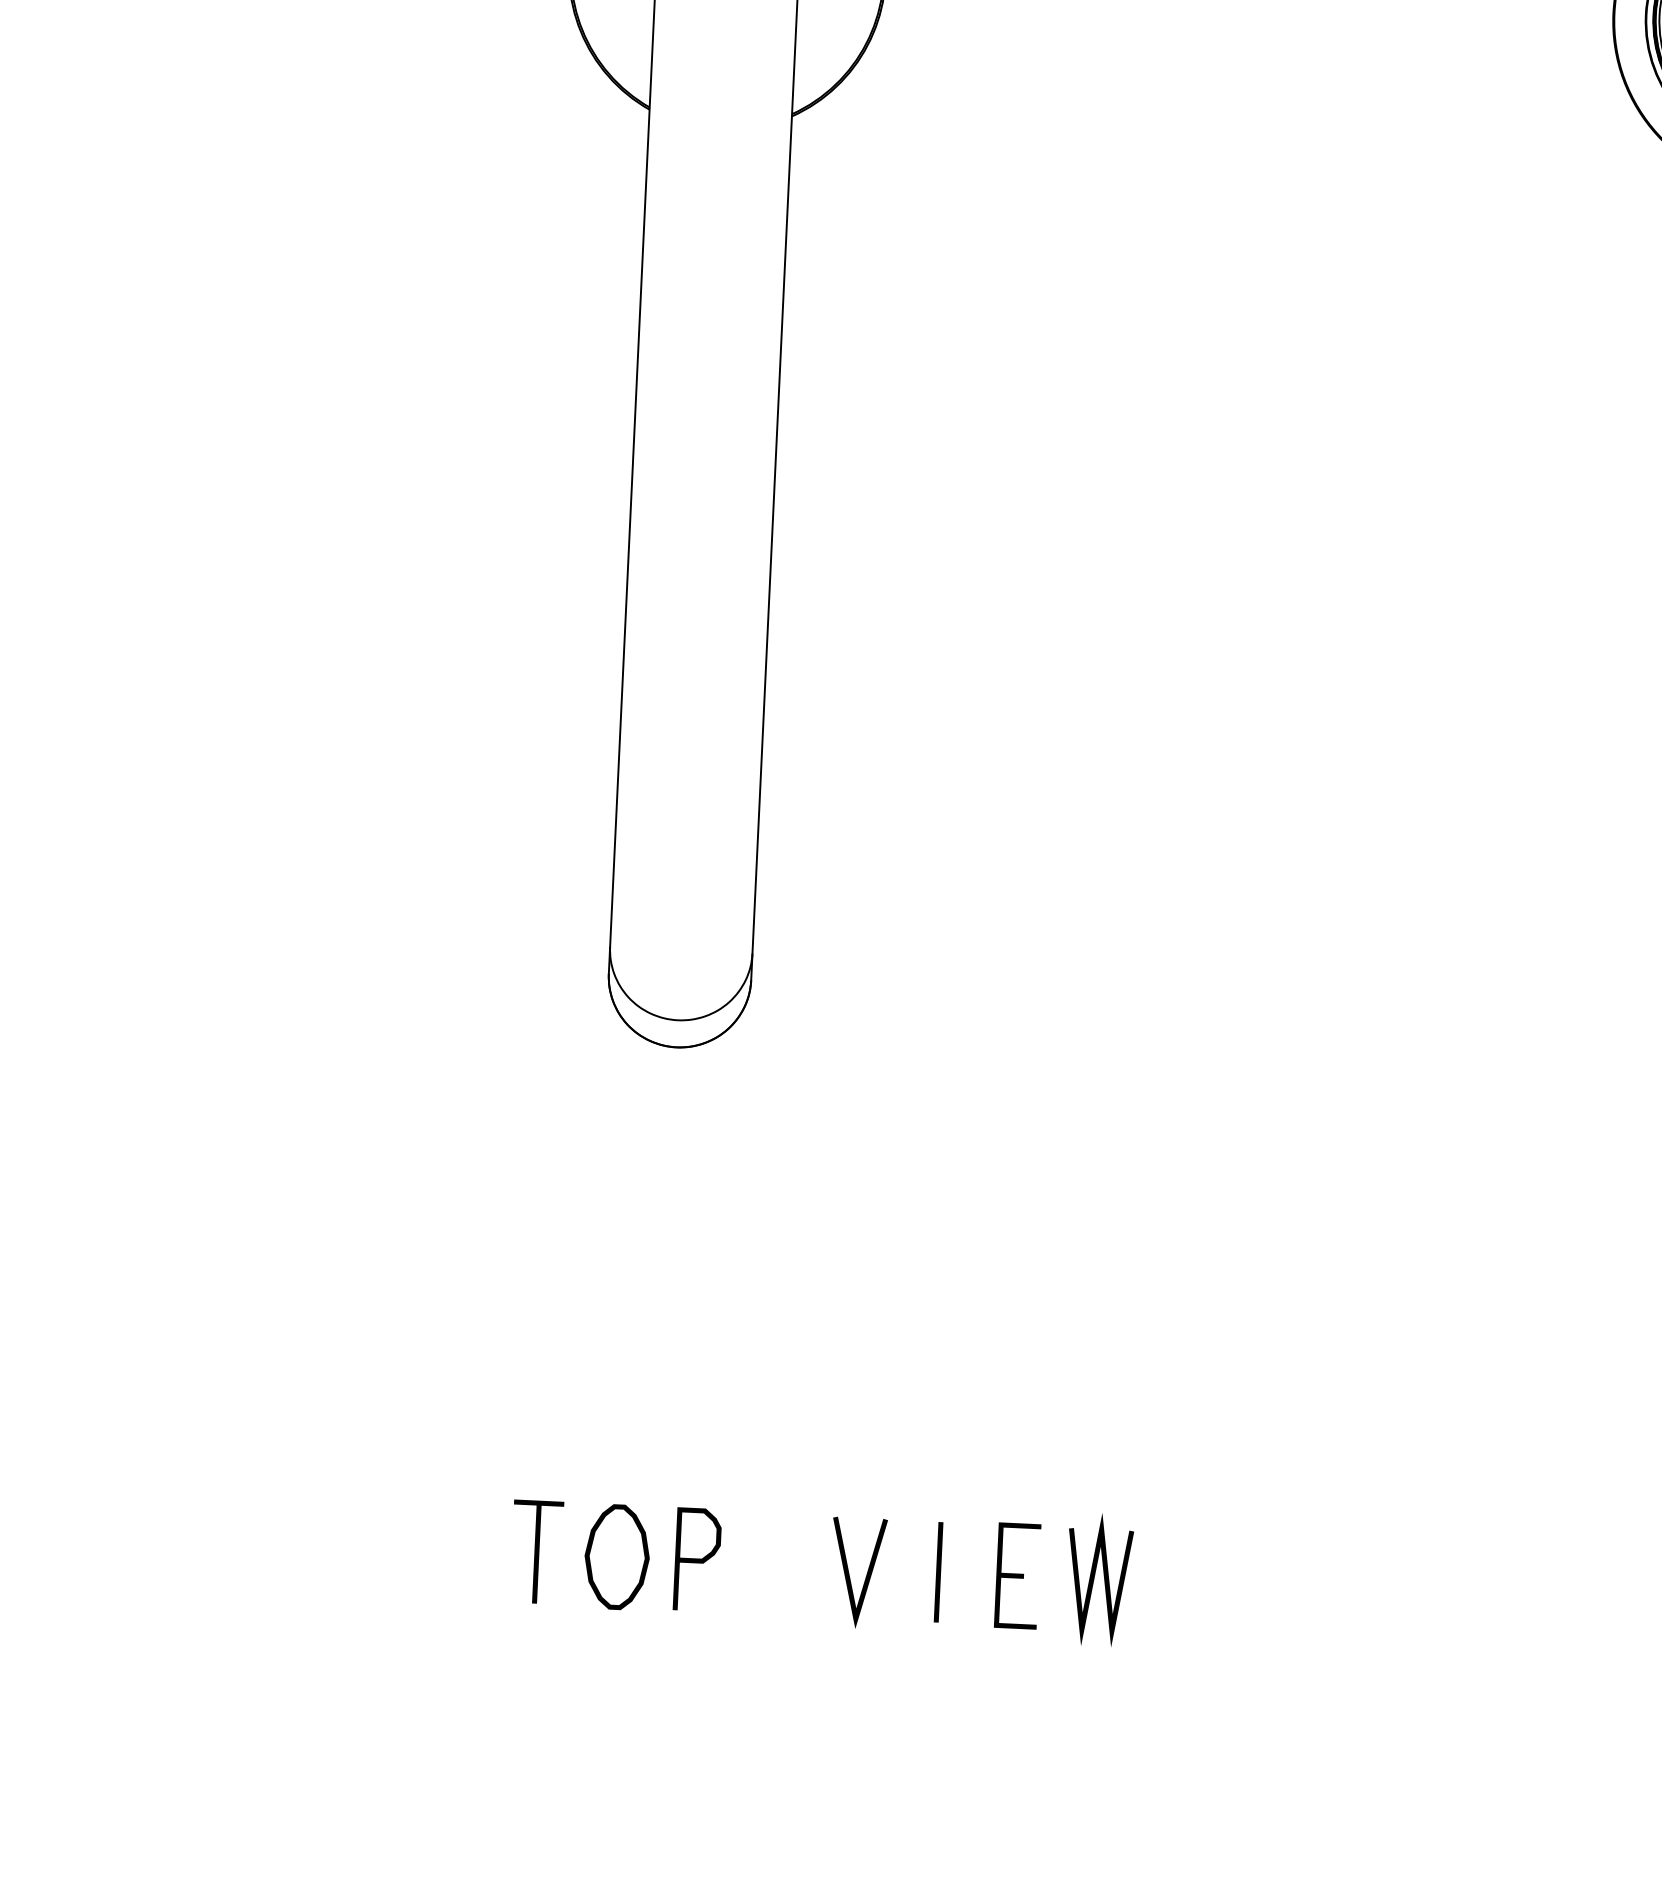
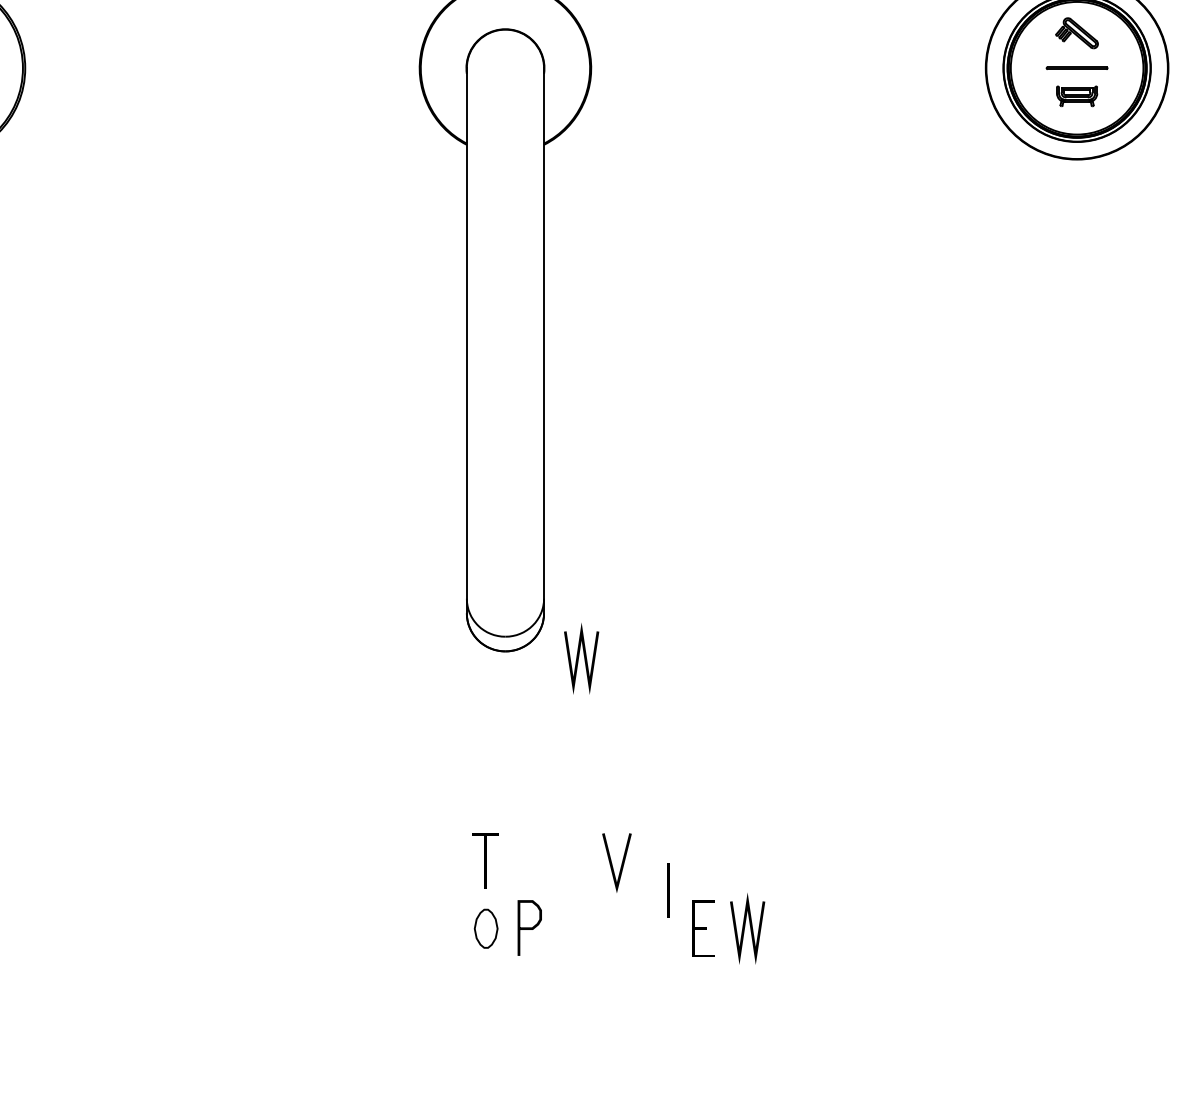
line: (812, 1065) -> (579, 657), added
part: (536, 1551) -> (485, 860), moved
part: (615, 1556) -> (485, 928), size x0.7
line: (938, 1571) -> (668, 890), moved
line: (849, 1573) -> (612, 863), moved

